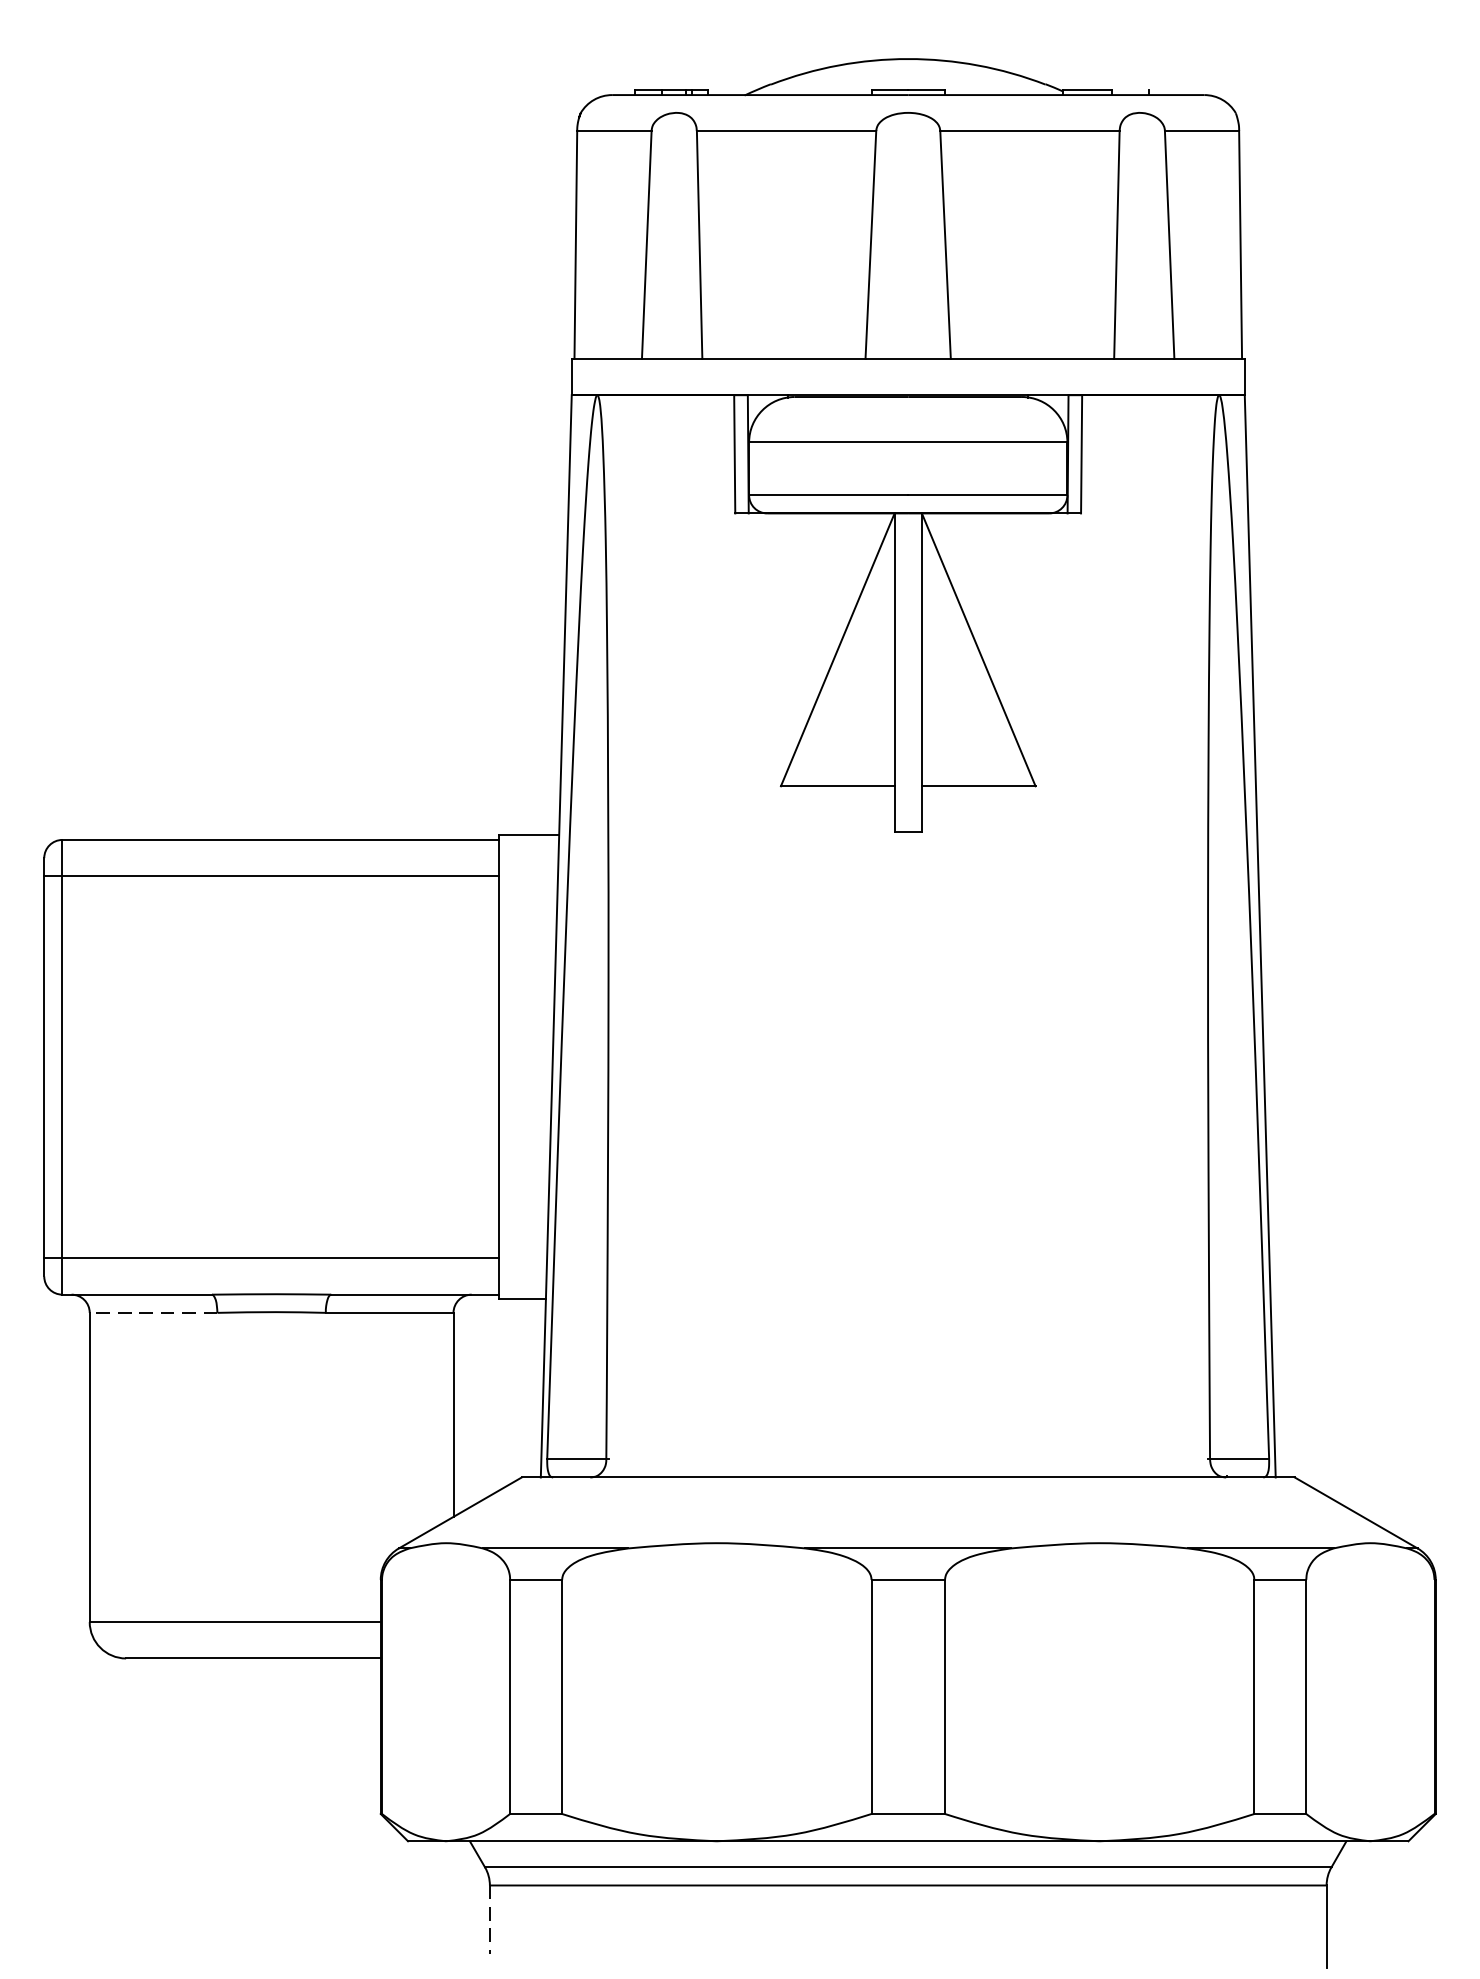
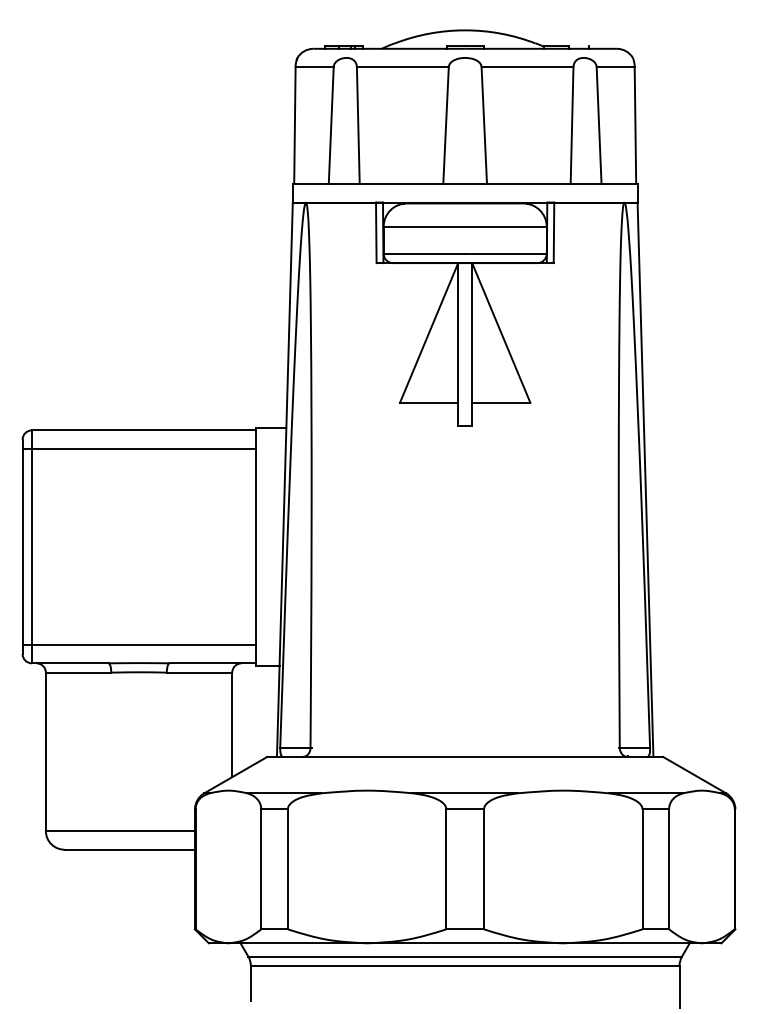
line: (153, 1312) -> (78, 672), dashed -> solid
line: (489, 1919) -> (250, 983), dashed -> solid

